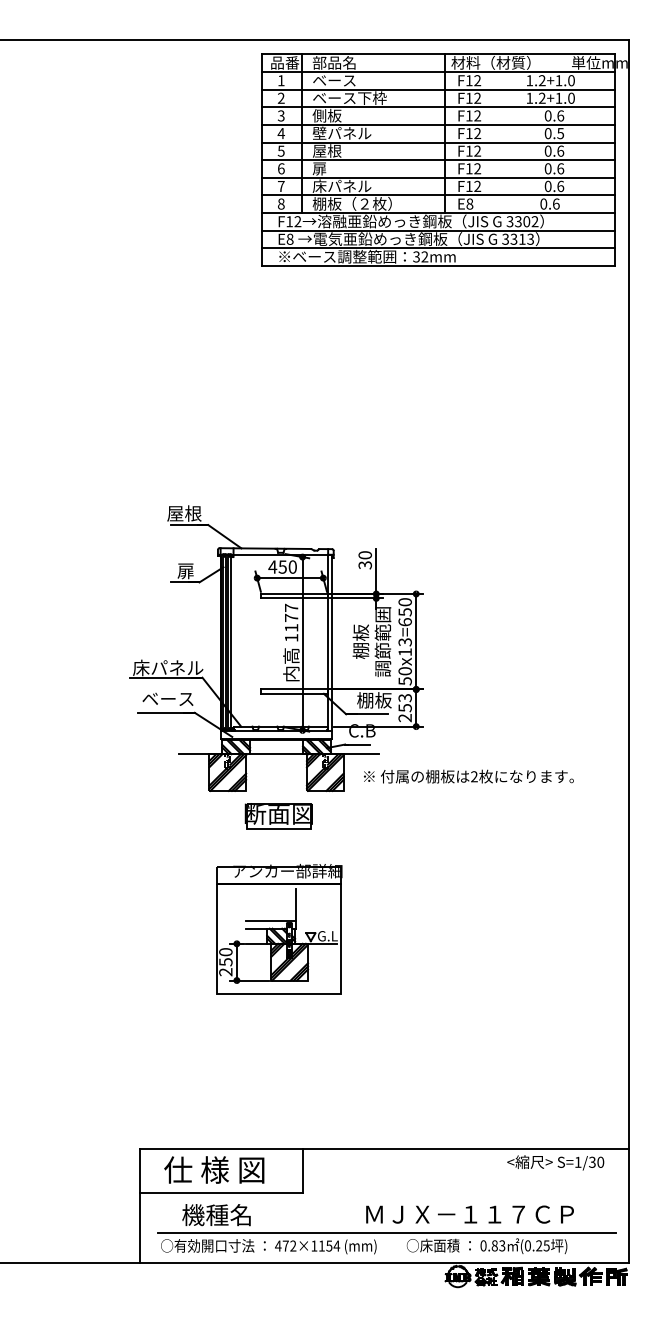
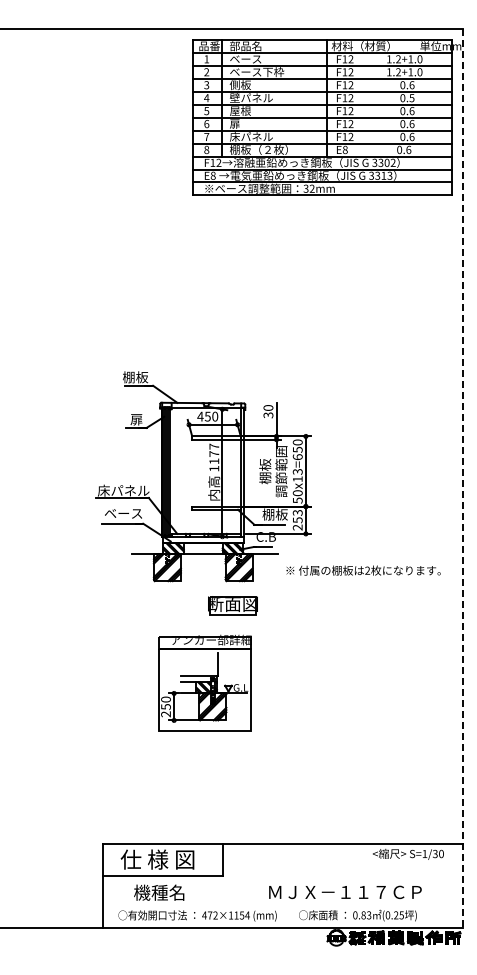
text: (184, 513) -> (135, 377), 屋根 -> 棚板
line: (629, 652) -> (462, 479), solid -> dashed
text: (468, 776) -> (363, 570), moved
part: (278, 815) -> (232, 605), moved
line: (387, 1232) -> (284, 905), removed

